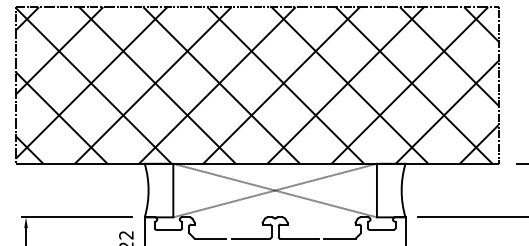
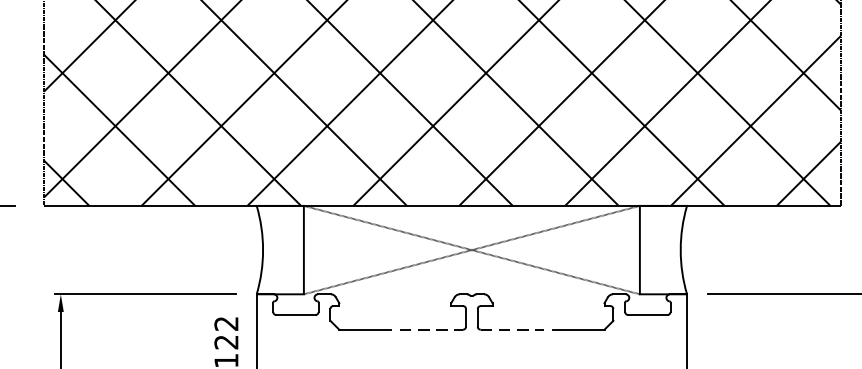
line: (251, 238) -> (432, 329), solid -> dashed
line: (300, 238) -> (513, 329), solid -> dashed

